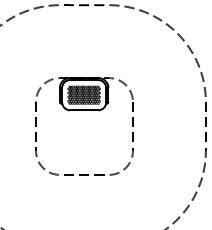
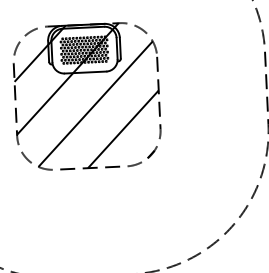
hatch: (84, 126) -> (87, 96), added

